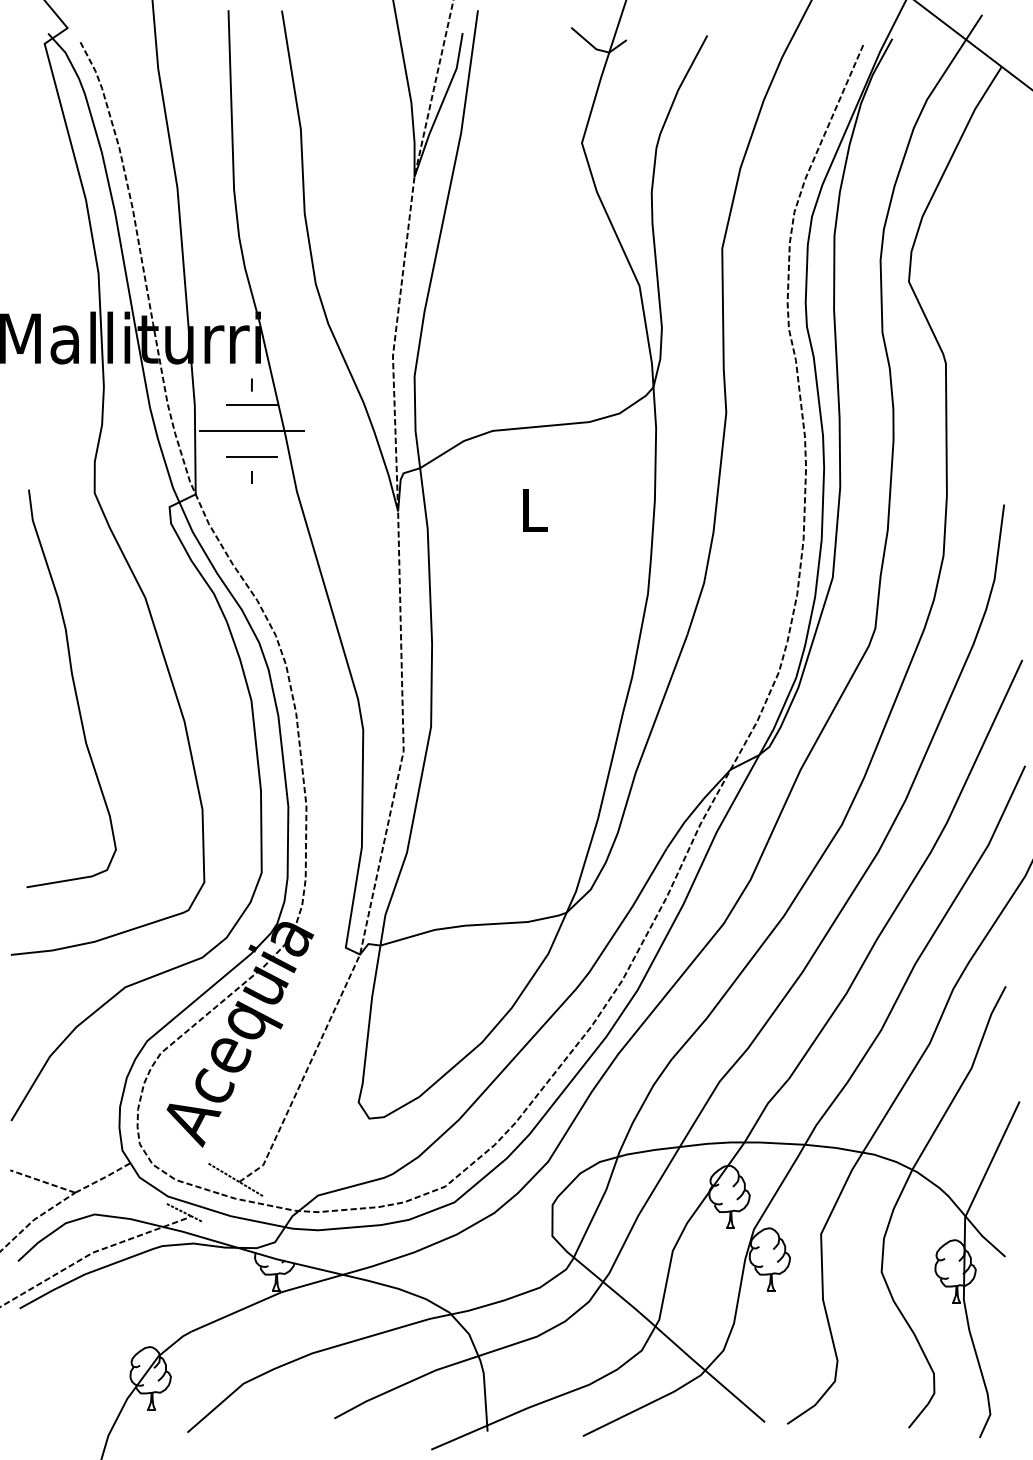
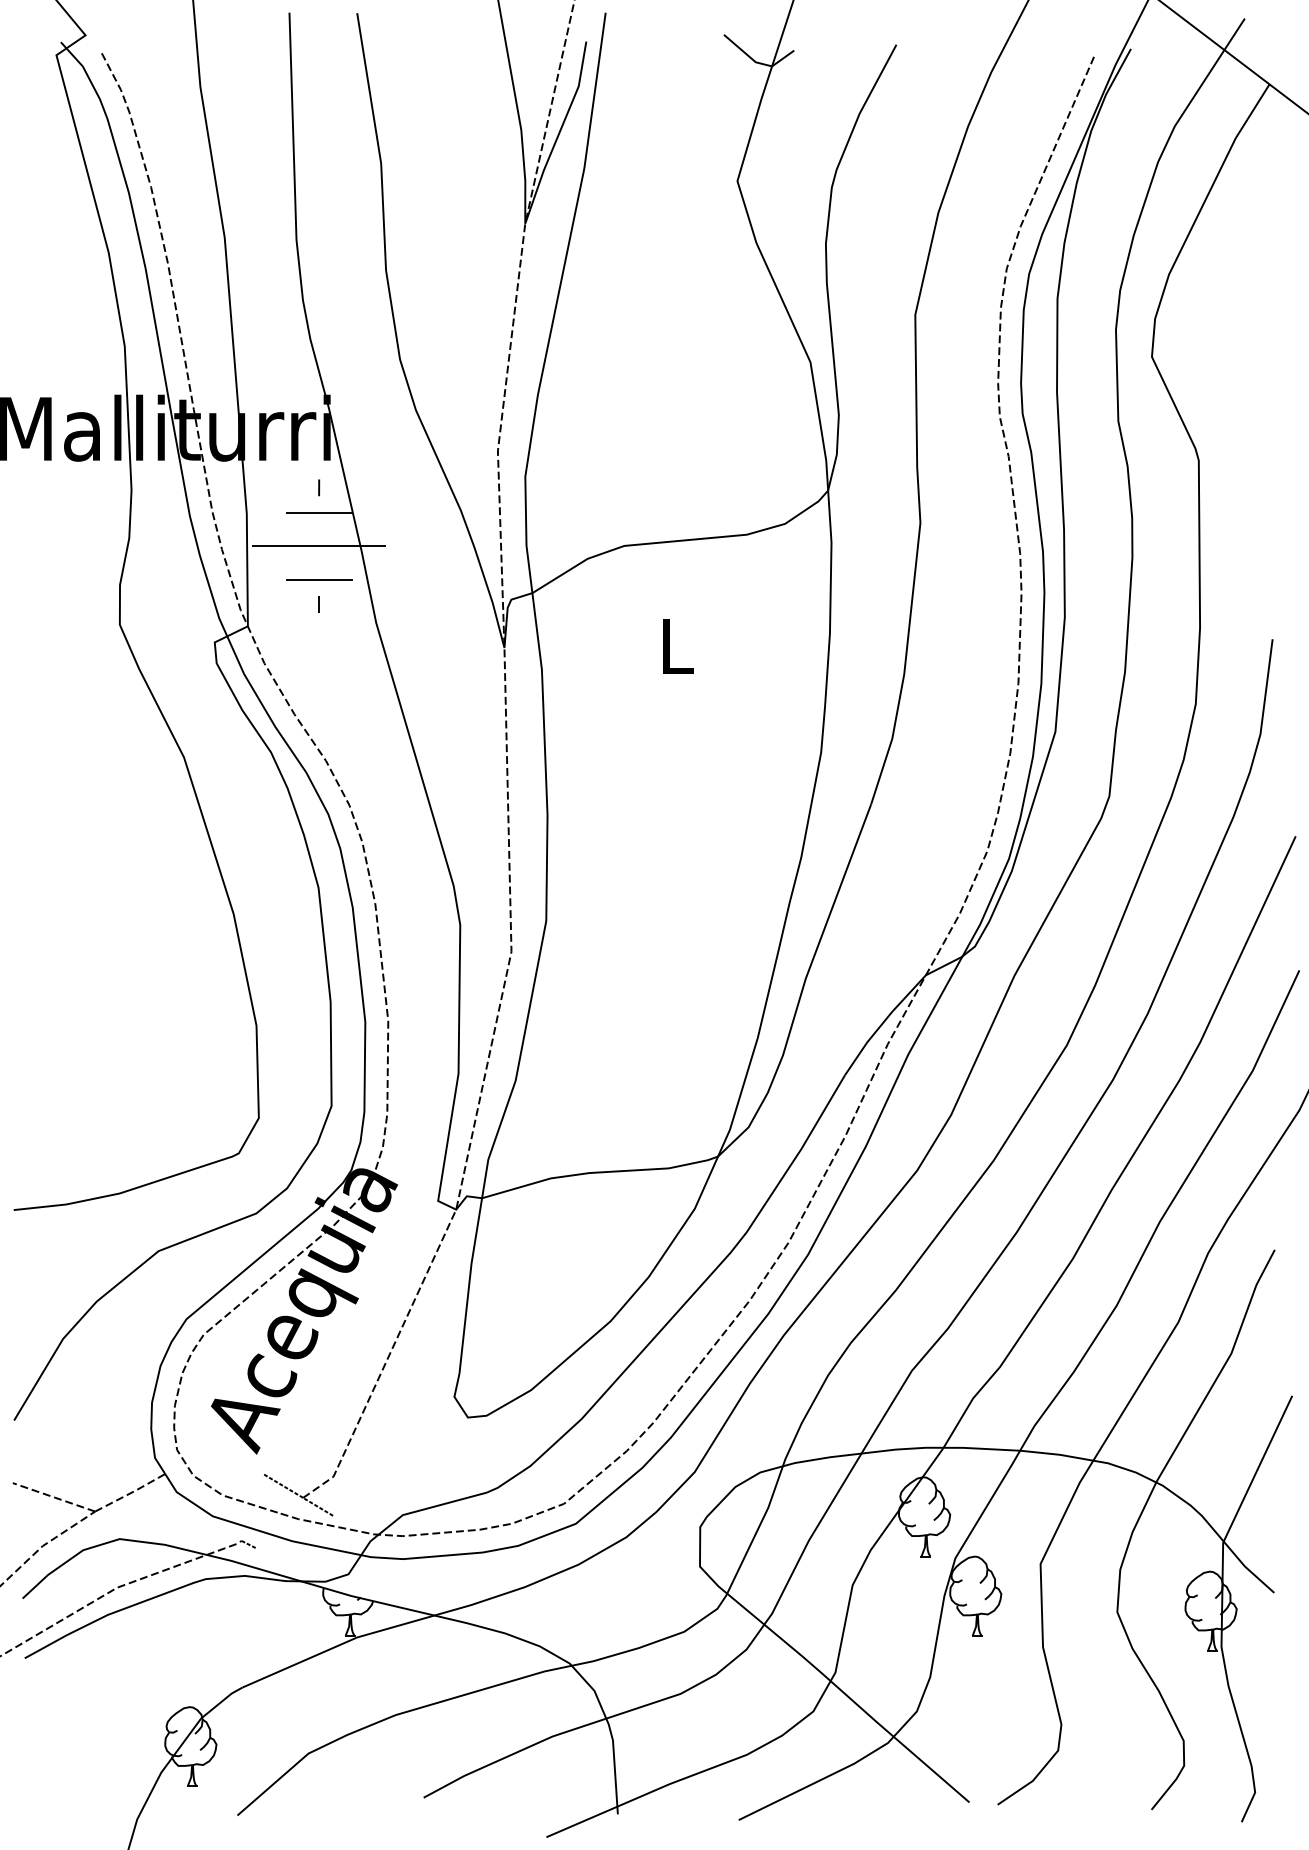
curve: (73, 687) -> (92, 871), removed
line: (178, 1209) -> (226, 1532), removed

